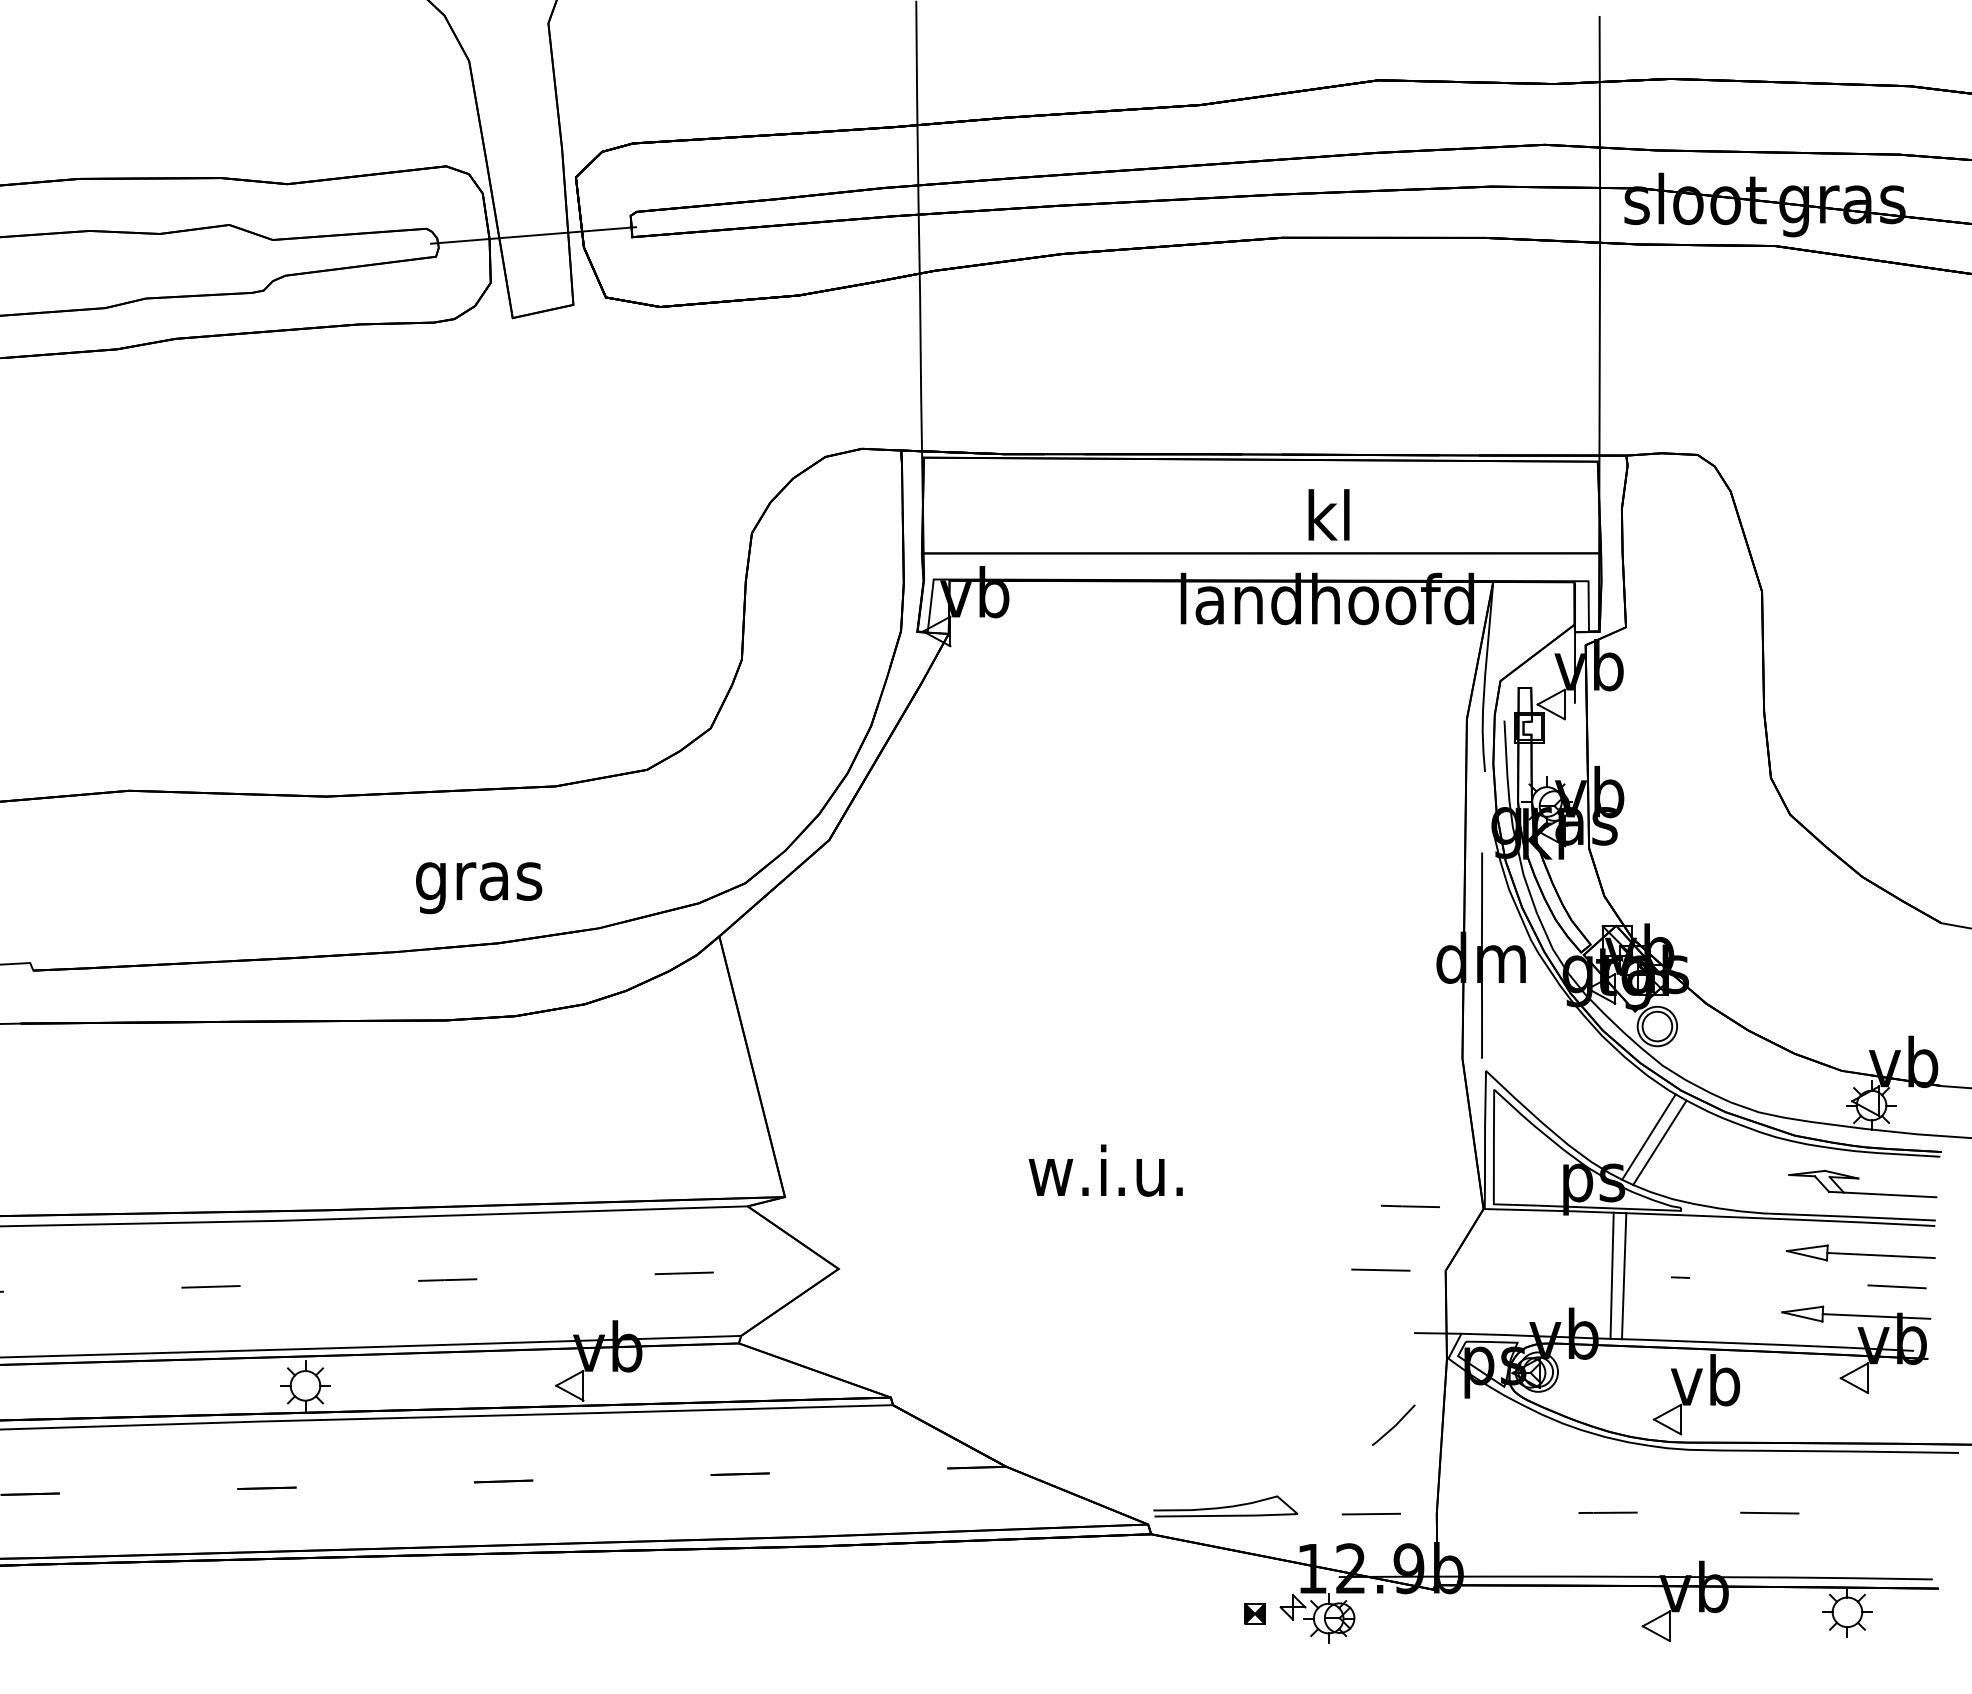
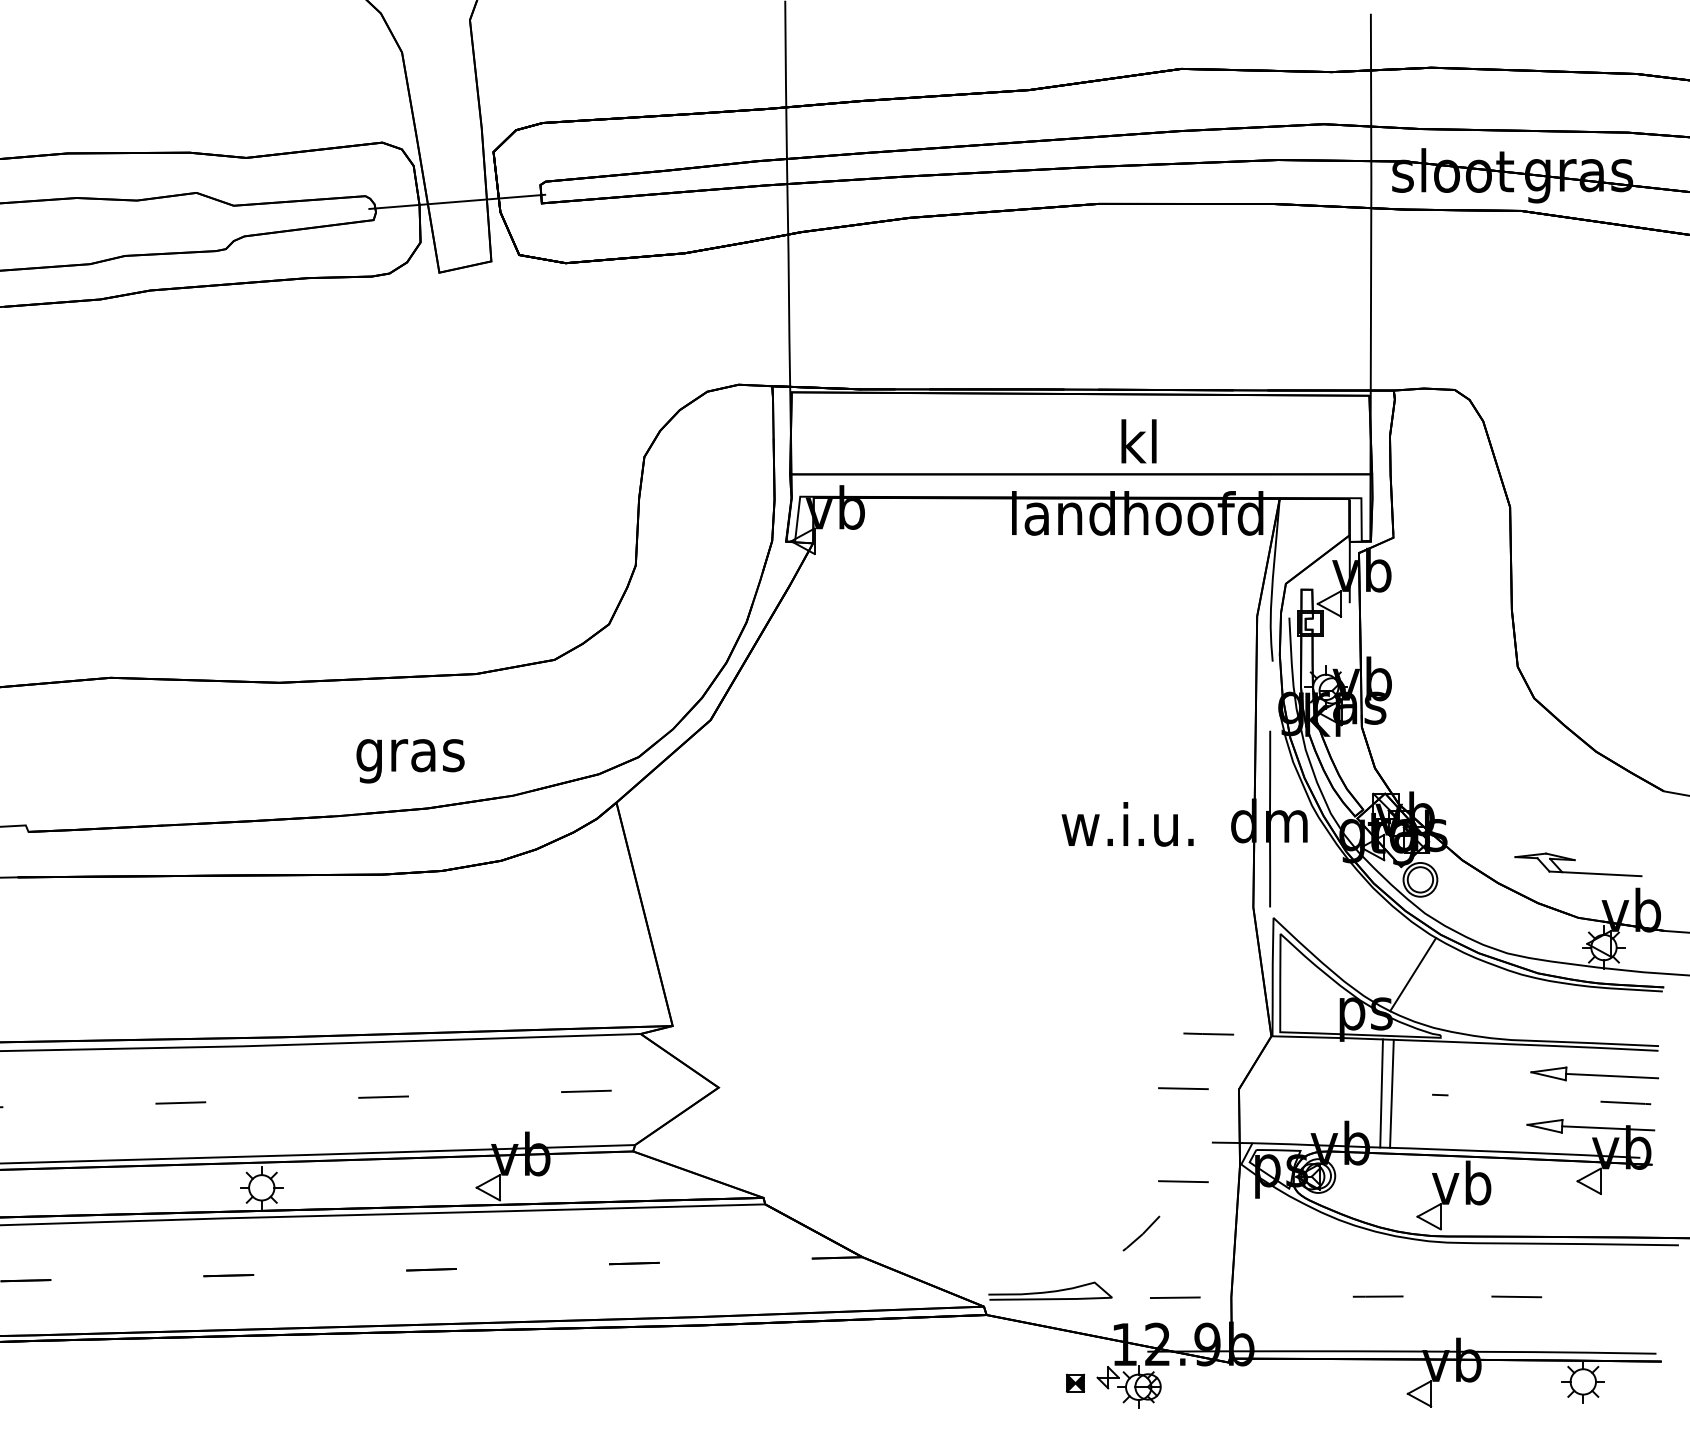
line: (1659, 1142) -> (1422, 979), removed
text: (1105, 1170) -> (1127, 824), moved
part: (1862, 1183) -> (1578, 864), moved
line: (1380, 1378) -> (1183, 1181), added
line: (1394, 1425) -> (1142, 1233), moved

